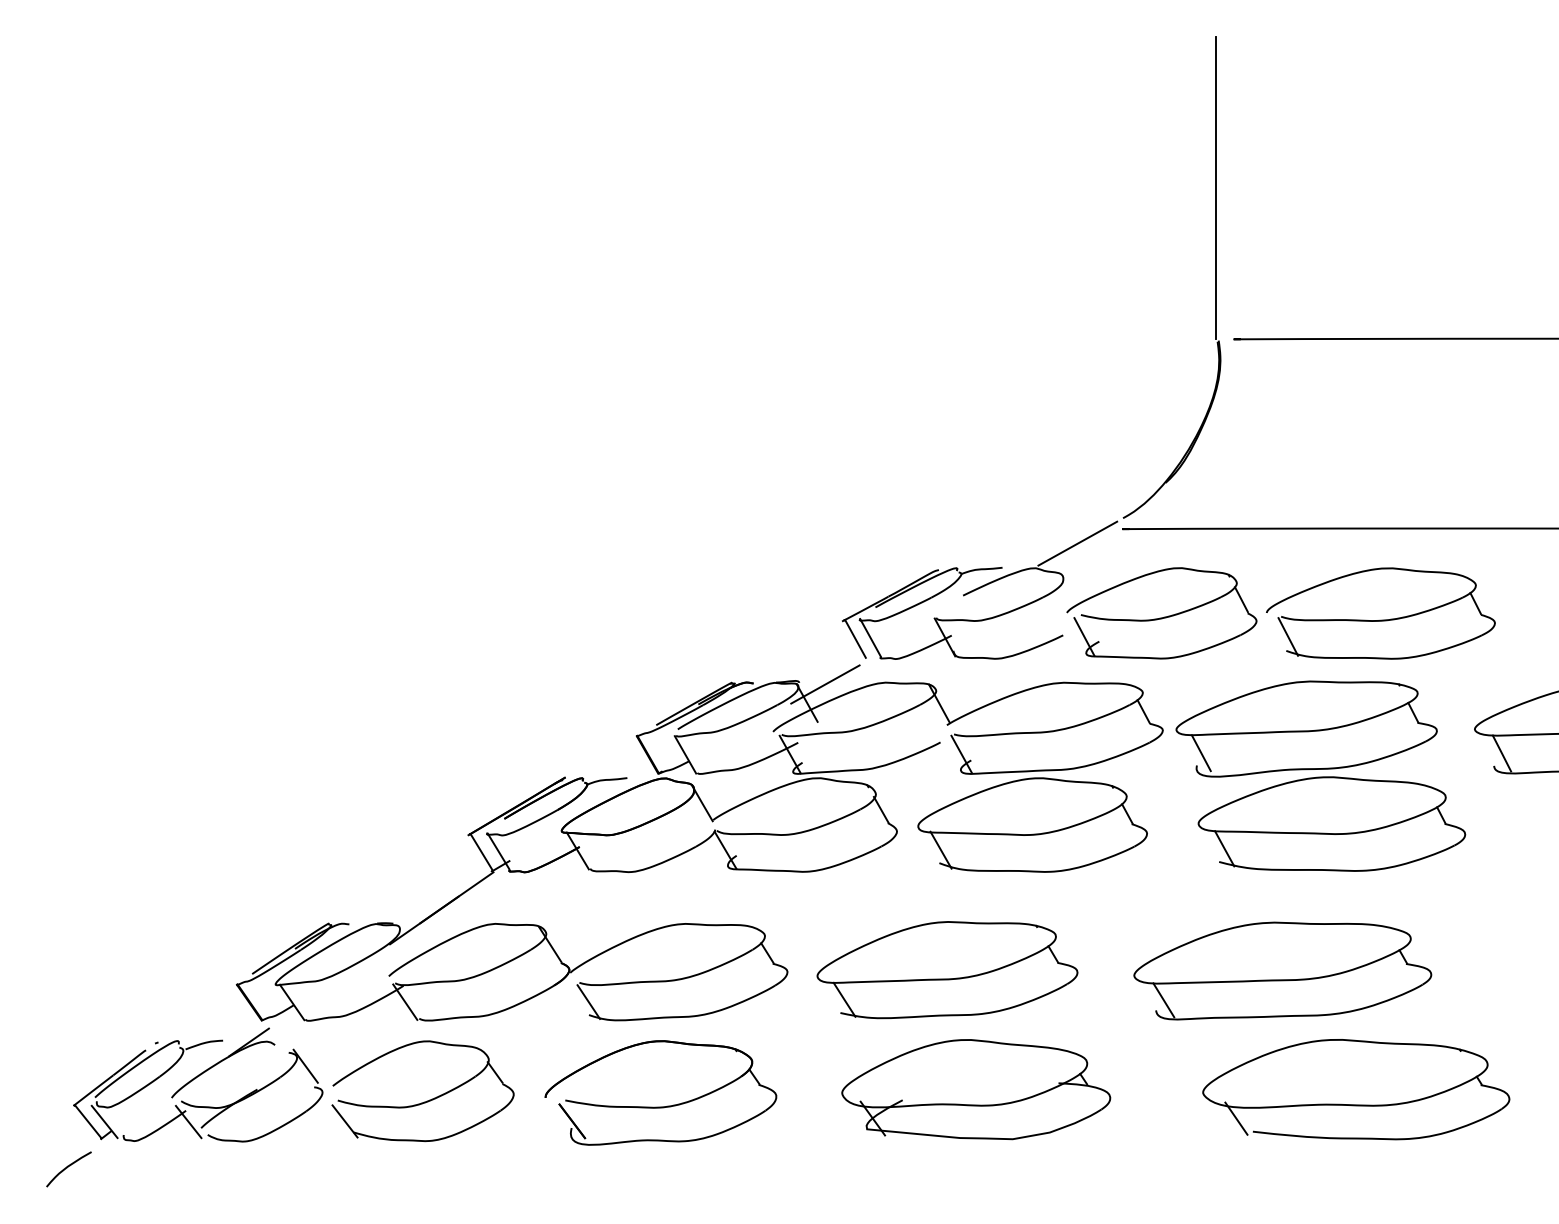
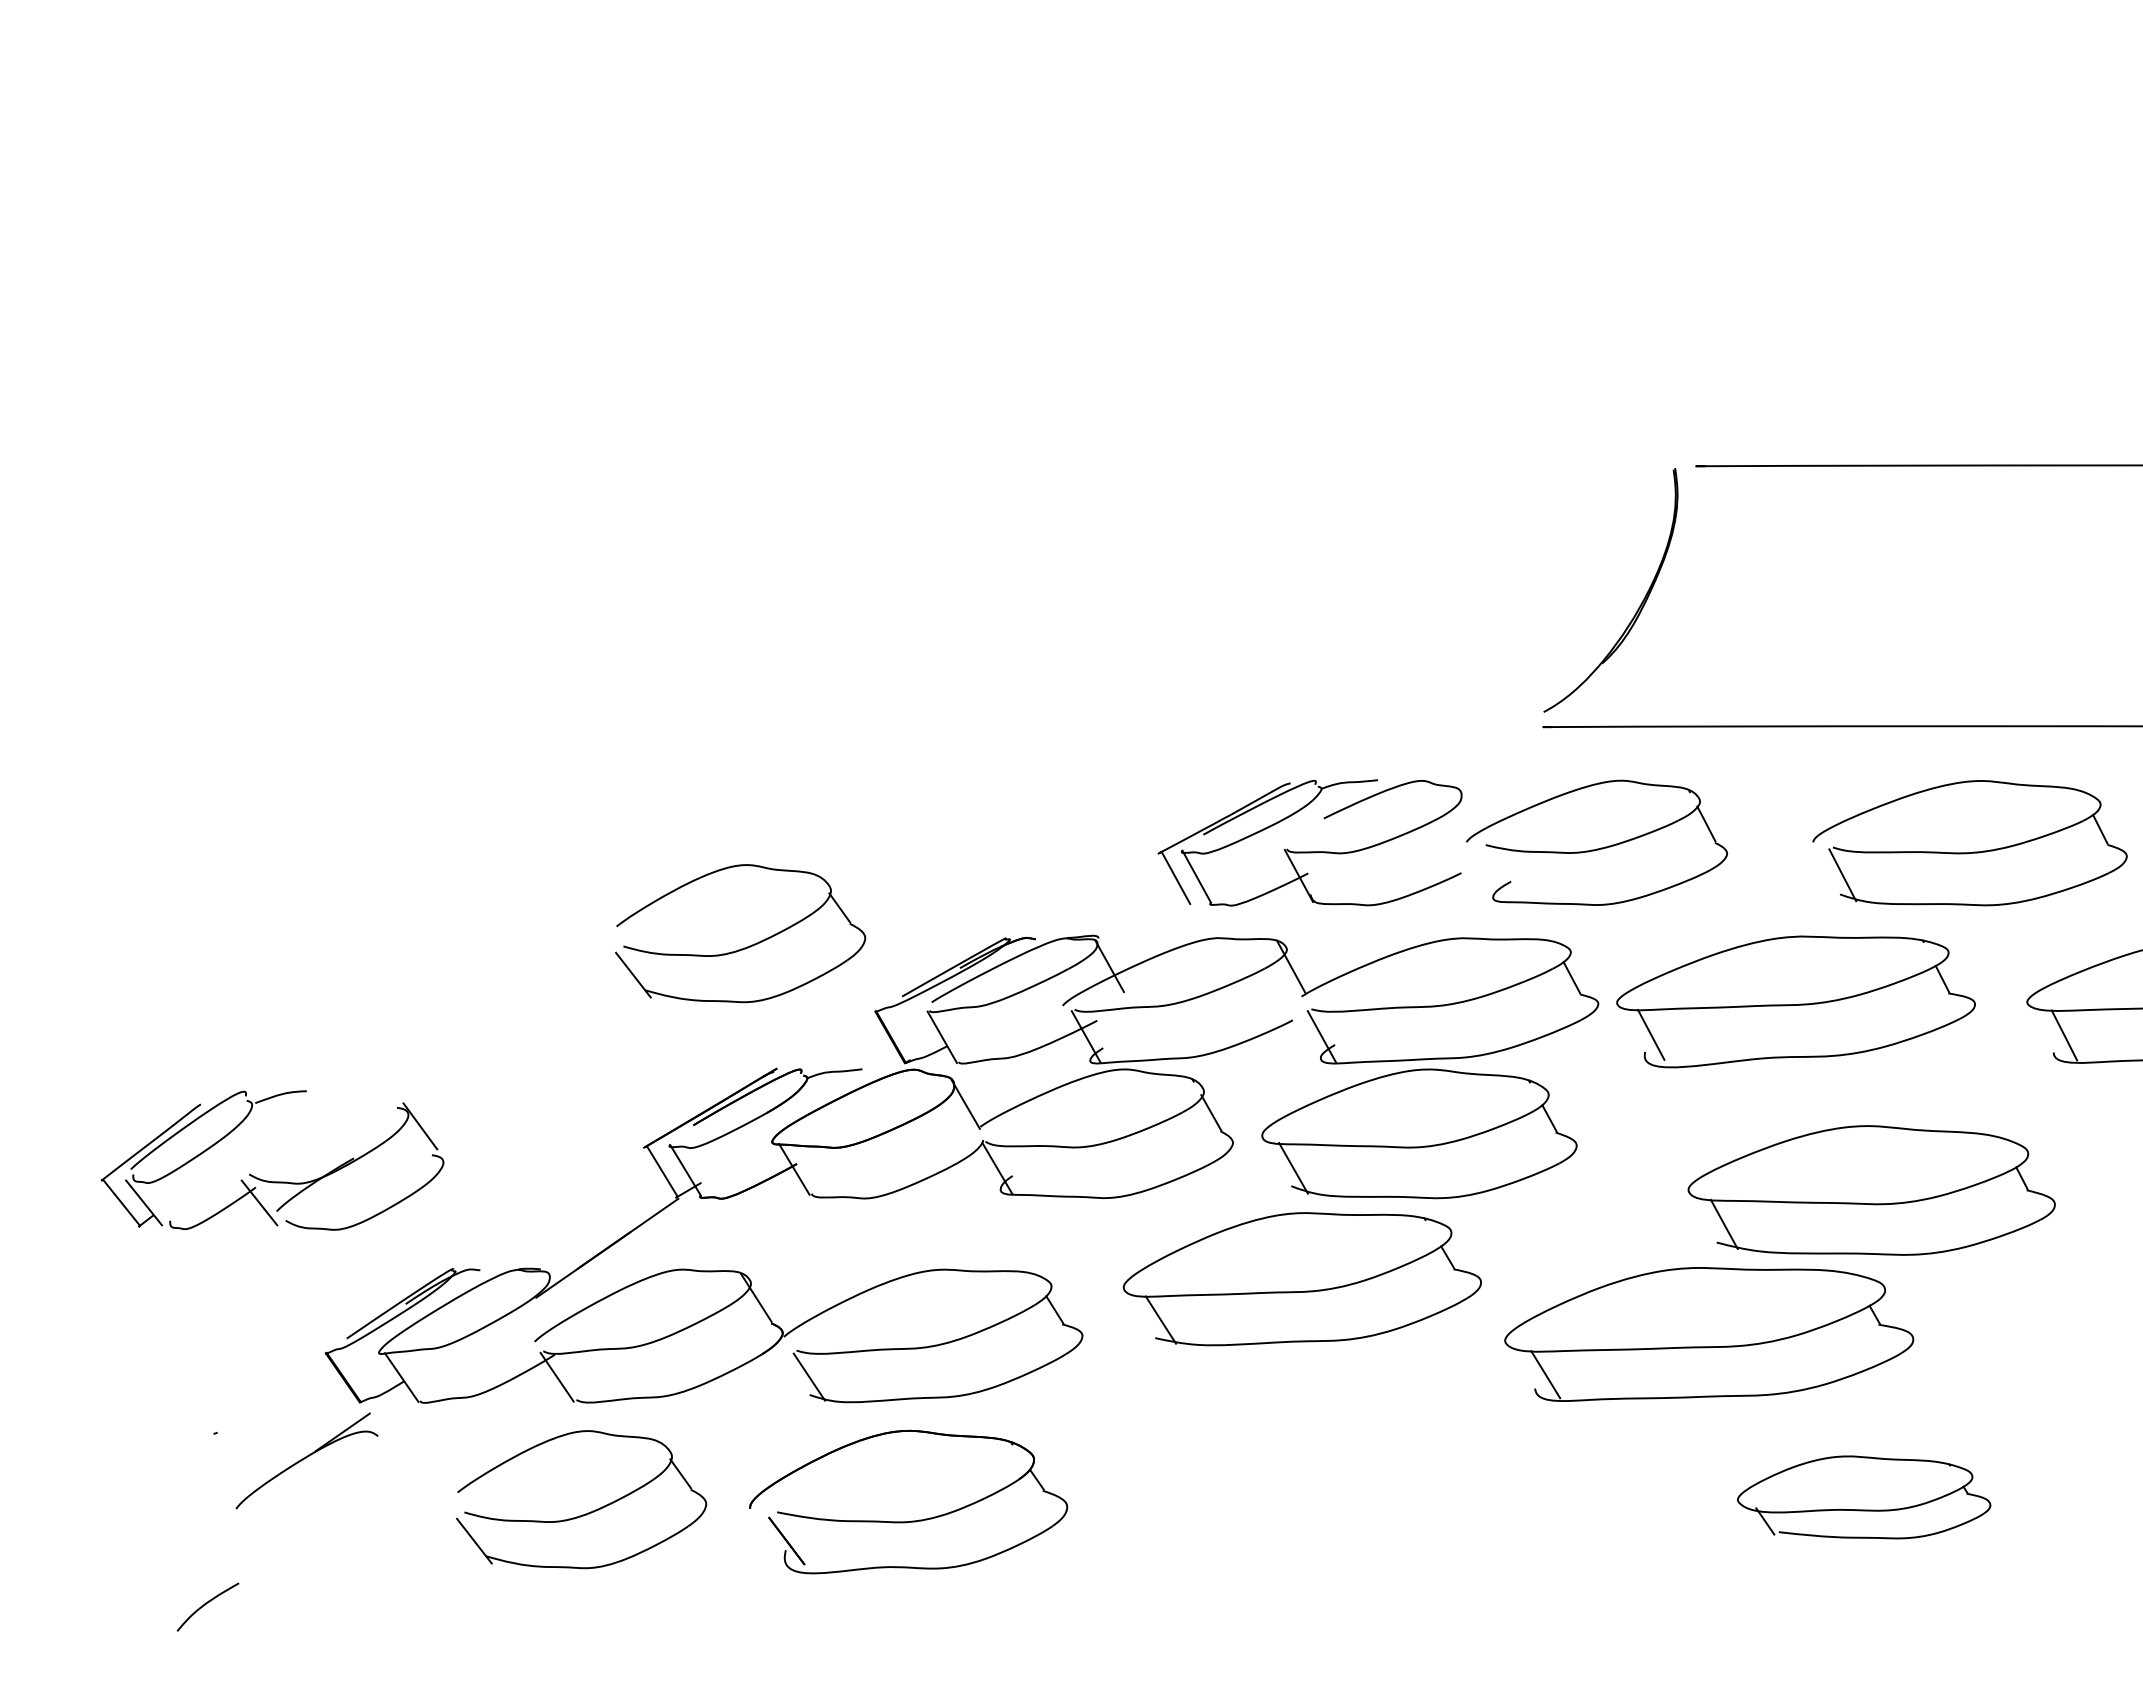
line: (1216, 188) -> (1671, 258), removed
line: (1077, 543) -> (1481, 746), removed
part: (1383, 619) -> (1973, 851), moved
line: (1084, 637) -> (1490, 875), removed
line: (825, 684) -> (1134, 940), removed
part: (541, 689) -> (744, 947), added
part: (1331, 824) -> (1871, 1190), moved
part: (946, 970) -> (1301, 1279), moved
part: (1282, 971) -> (1709, 1334), moved
part: (975, 1089) -> (1341, 1497), removed
part: (1355, 1089) -> (1863, 1497), size x0.6
part: (195, 1105) -> (268, 1180), moved
curve: (67, 1167) -> (206, 1604), moved

